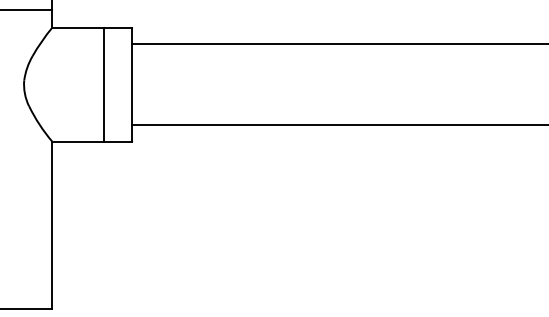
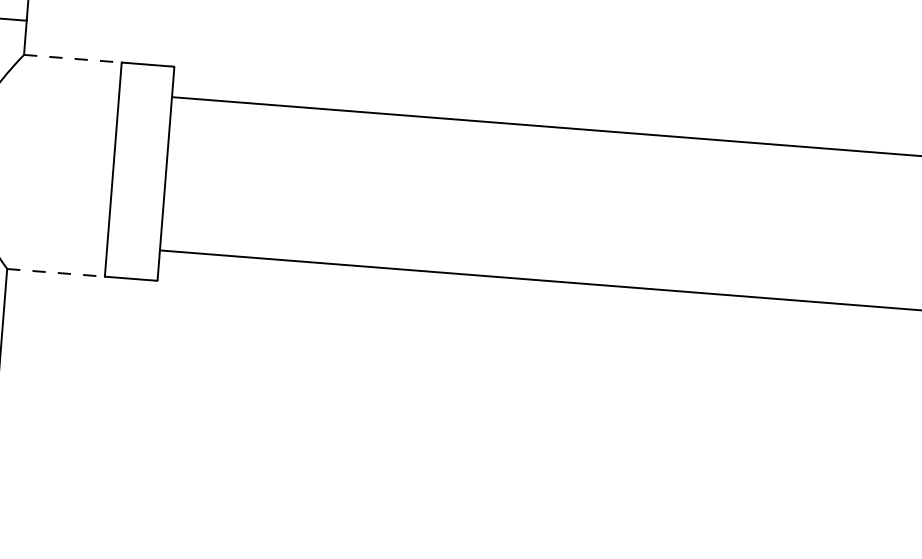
line: (78, 27) -> (73, 58), solid -> dashed
line: (78, 141) -> (56, 272), solid -> dashed

